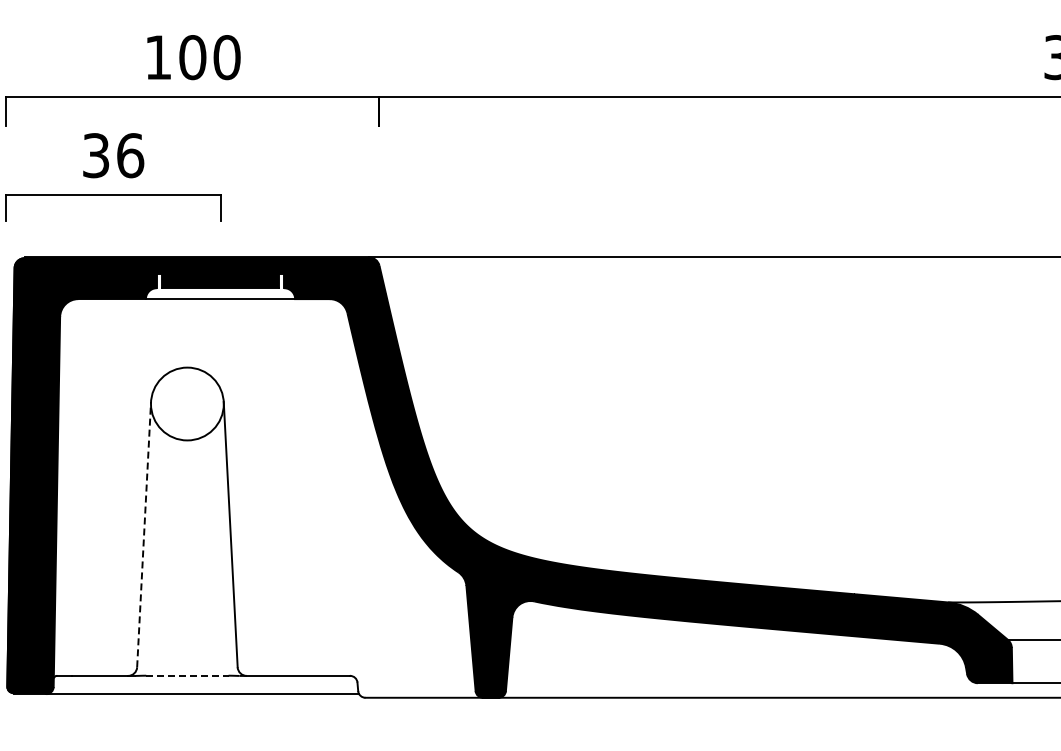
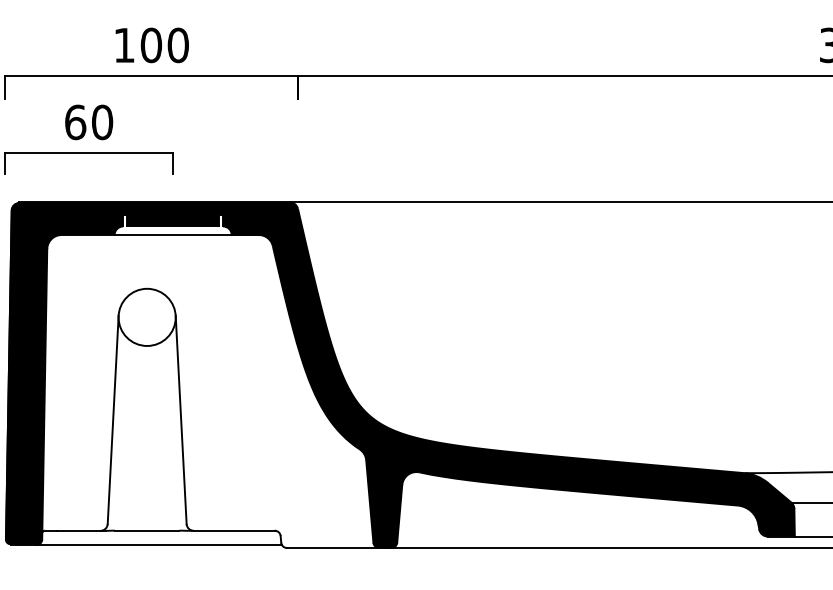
text: (113, 155) -> (89, 122), 36 -> 60
line: (144, 534) -> (113, 419), dashed -> solid
line: (187, 675) -> (147, 530), dashed -> solid

